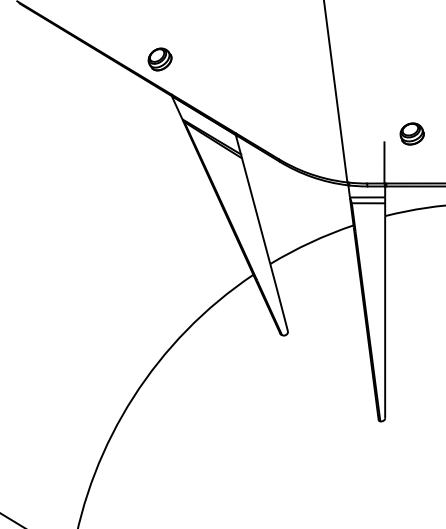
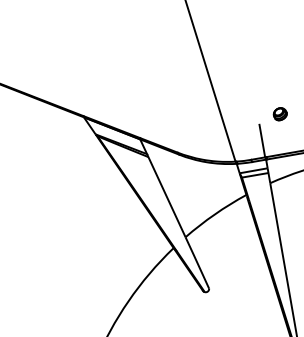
part: (159, 59) -> (69, 89), removed
part: (411, 133) -> (279, 113), size x0.7

